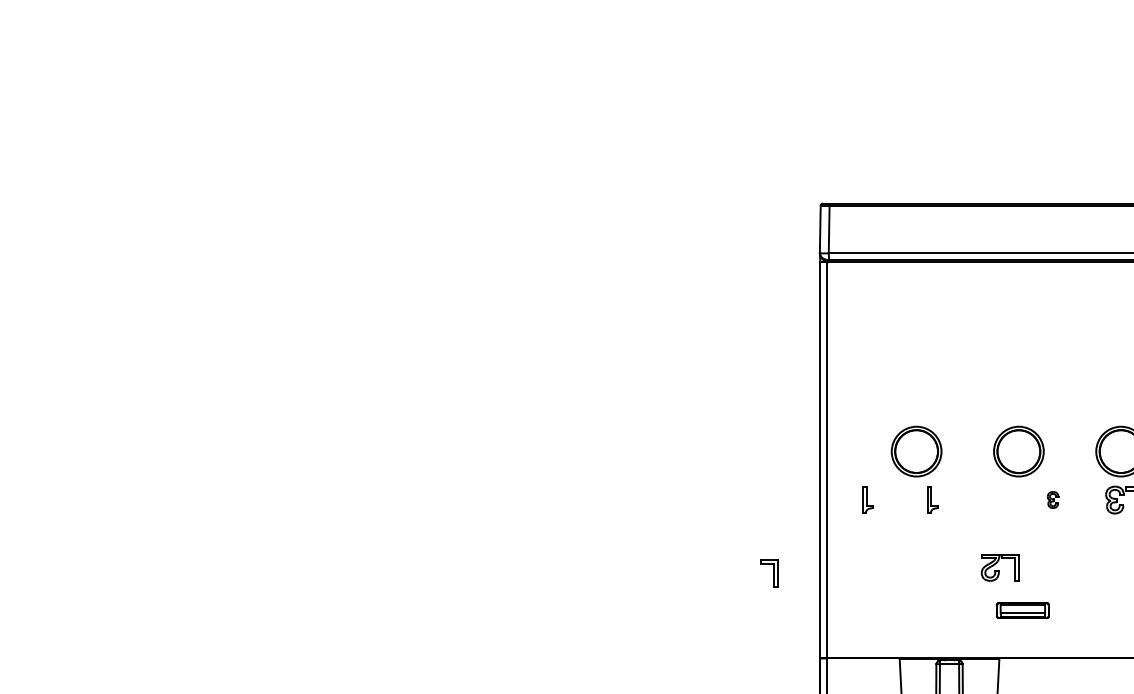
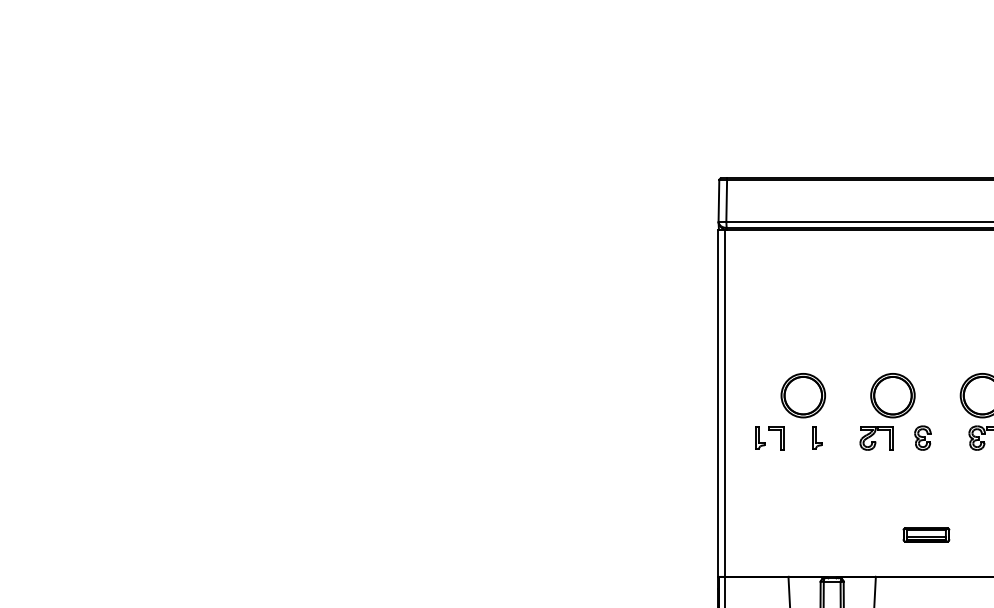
part: (1052, 499) -> (922, 437), size x1.67
part: (1000, 567) -> (876, 438), moved
part: (769, 573) -> (776, 438), moved
part: (1022, 610) -> (926, 534), moved

